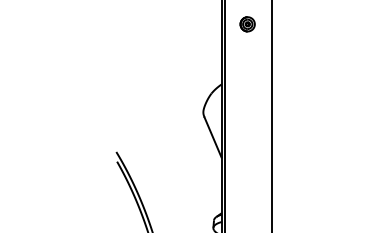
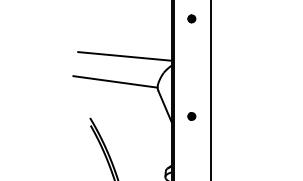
part: (247, 23) -> (191, 18), size x0.62
line: (161, 72) -> (125, 56), added
line: (148, 105) -> (115, 81), added
part: (247, 149) -> (191, 116), added

